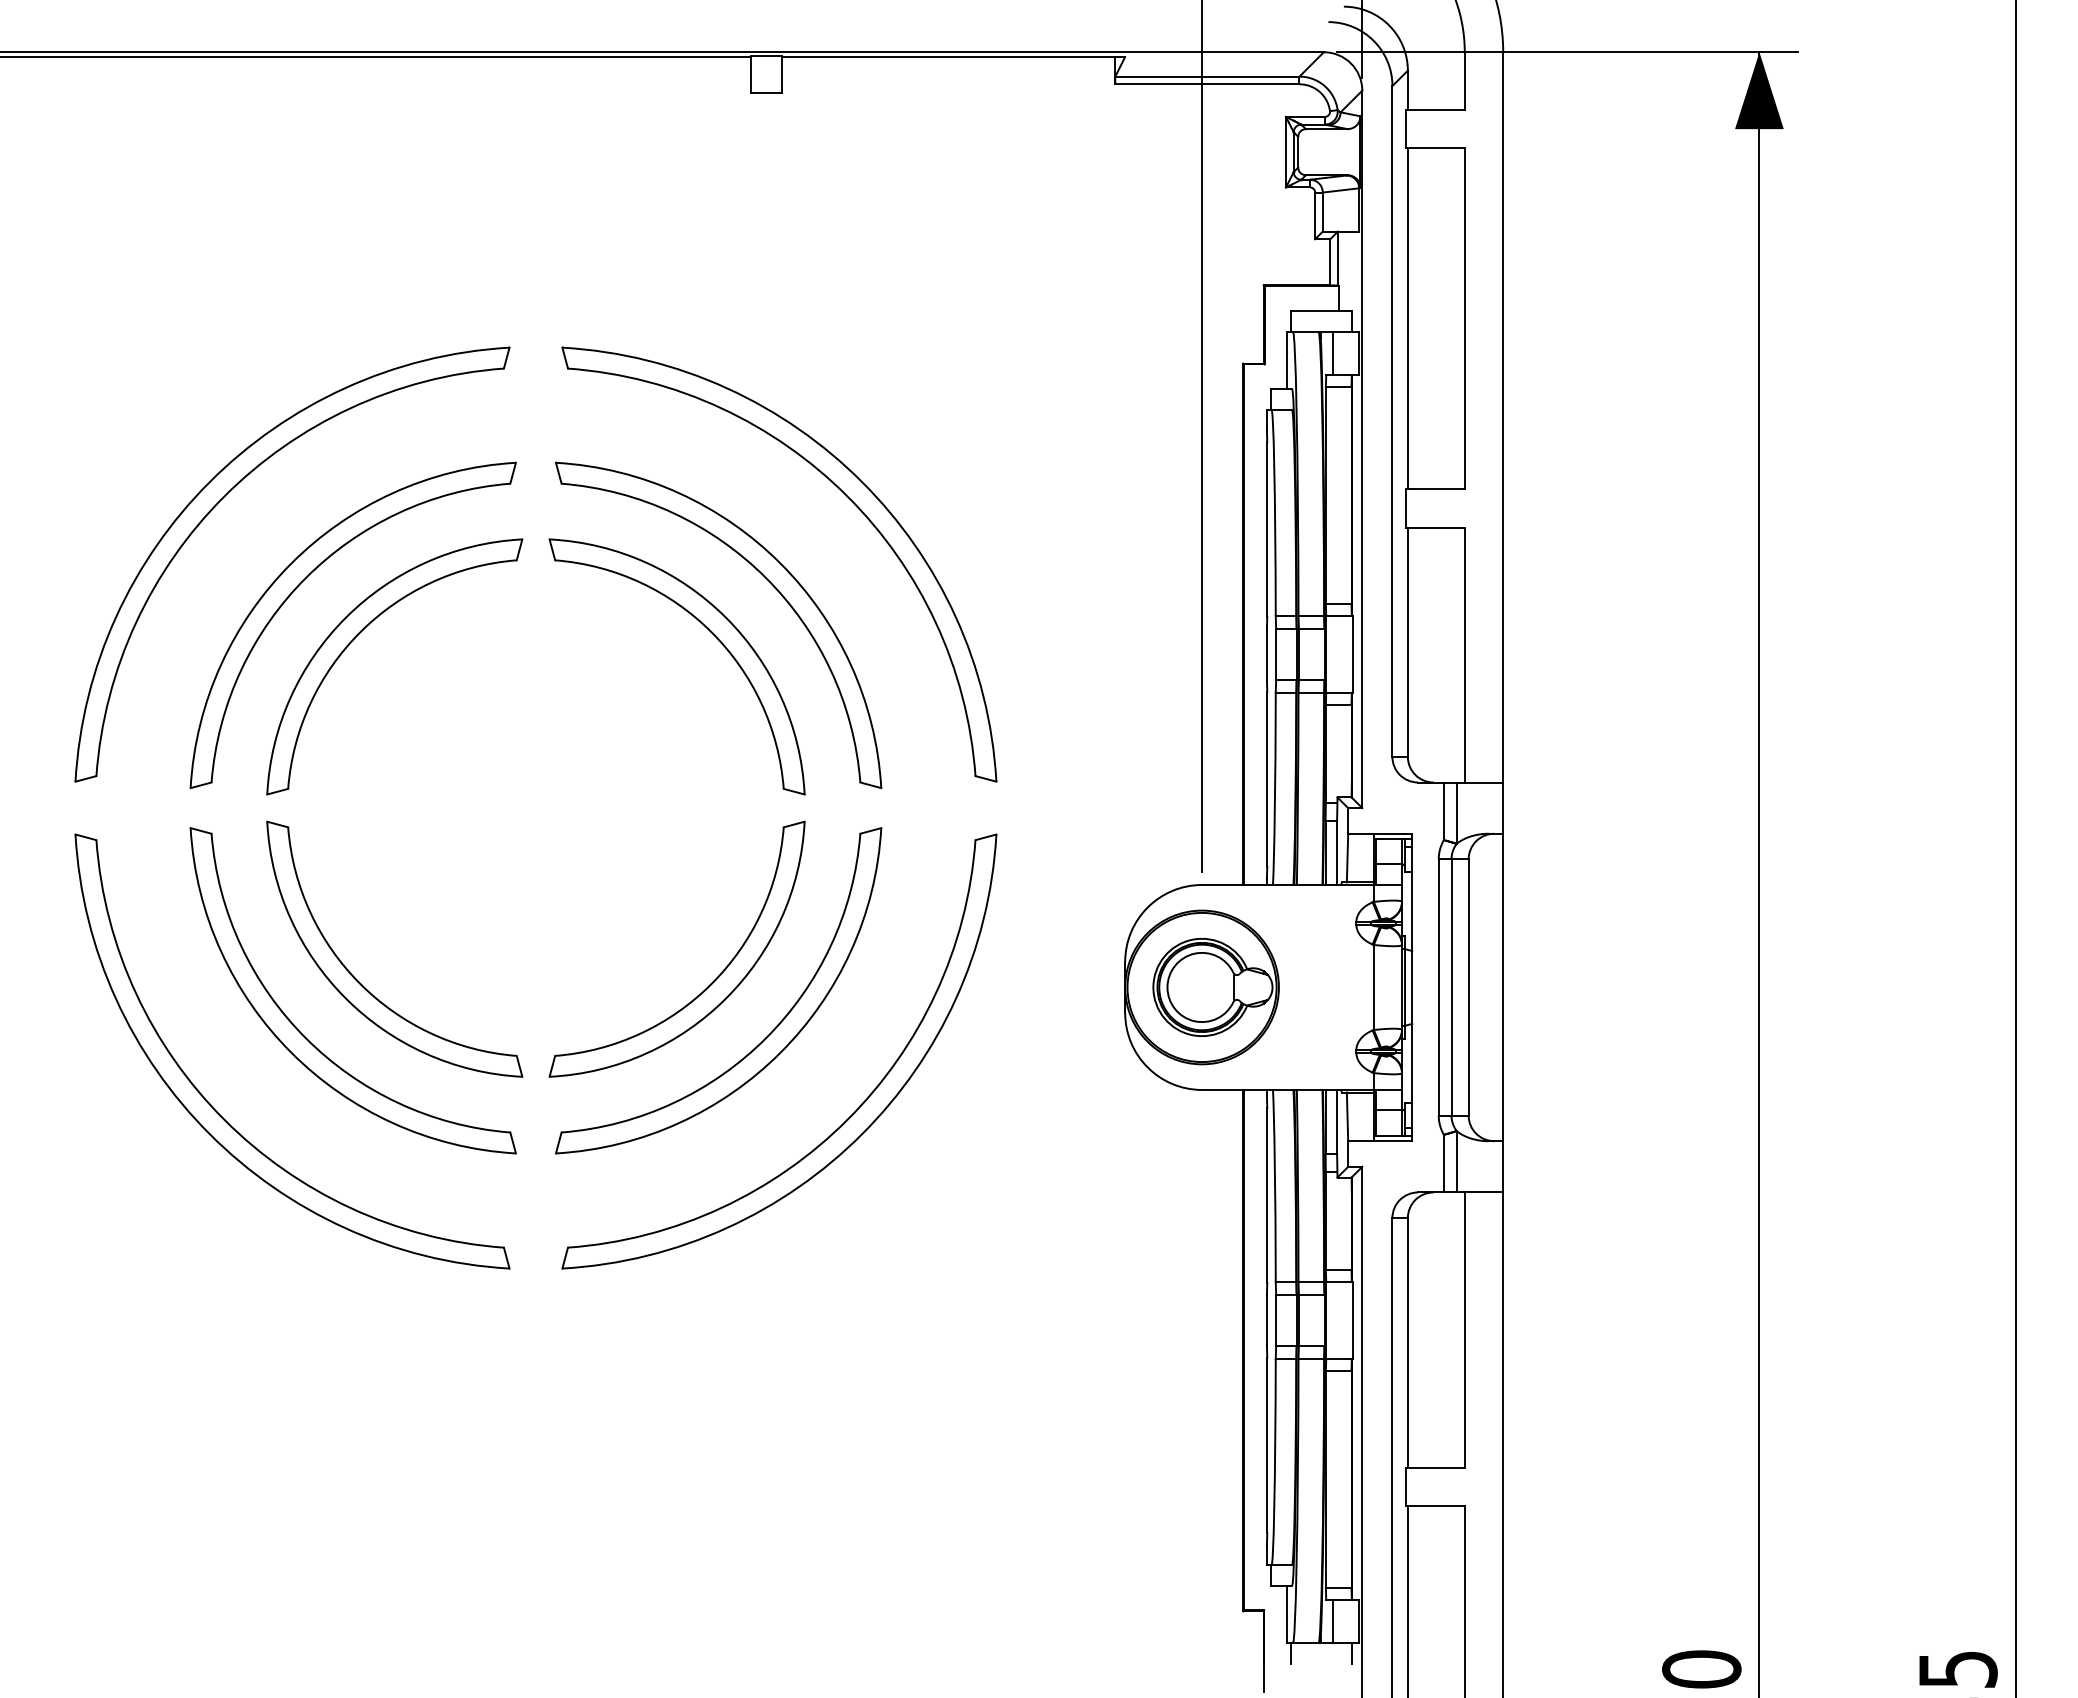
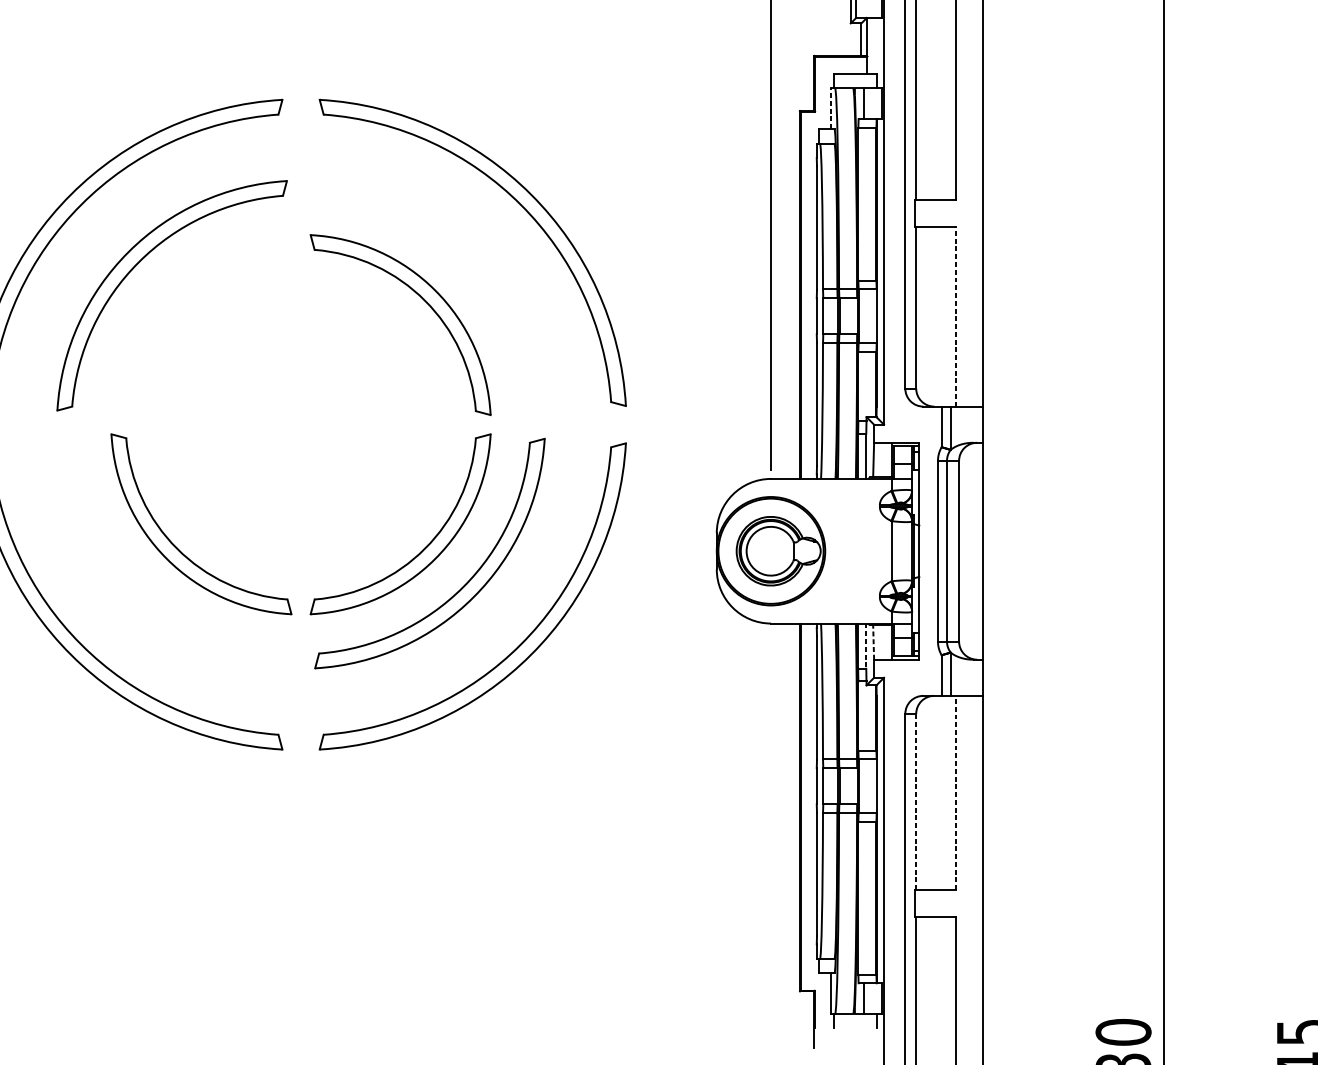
line: (1287, 360) -> (831, 108), solid -> dashed
part: (758, 572) -> (458, 258), removed
part: (361, 632) -> (177, 300), removed
line: (1464, 654) -> (956, 316), solid -> dashed
part: (305, 1036) -> (138, 585), removed
line: (1347, 1116) -> (873, 642), solid -> dashed
line: (1337, 1122) -> (866, 646), solid -> dashed
line: (1464, 1330) -> (956, 793), solid -> dashed
line: (1407, 1342) -> (915, 801), solid -> dashed

